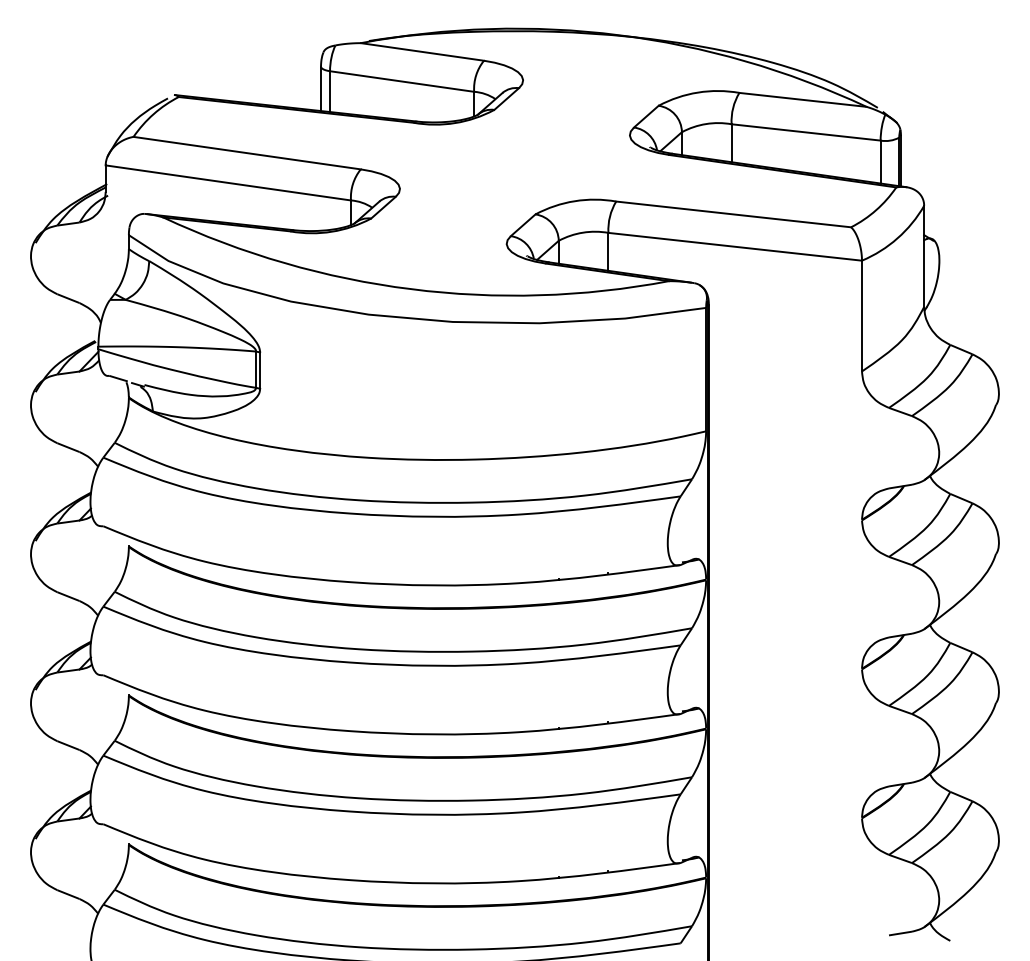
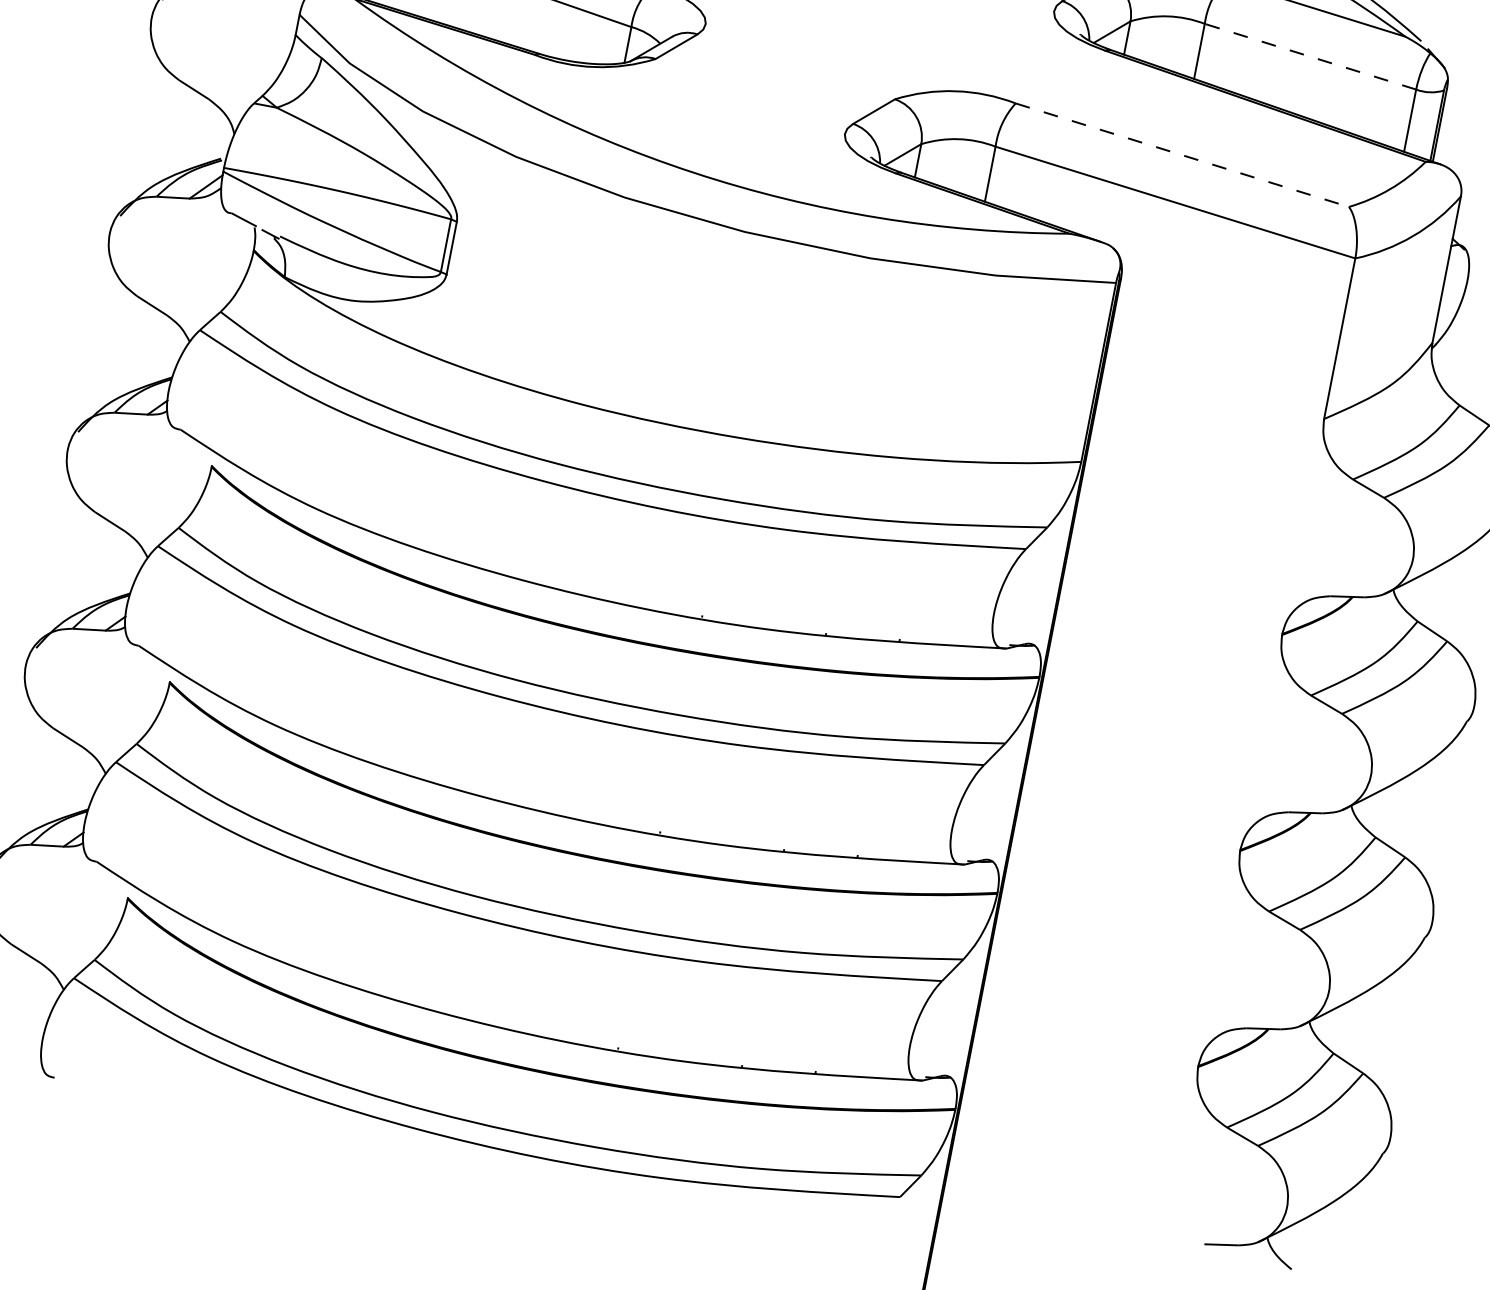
line: (806, 132) -> (1311, 56), solid -> dashed
line: (734, 214) -> (1183, 155), solid -> dashed

